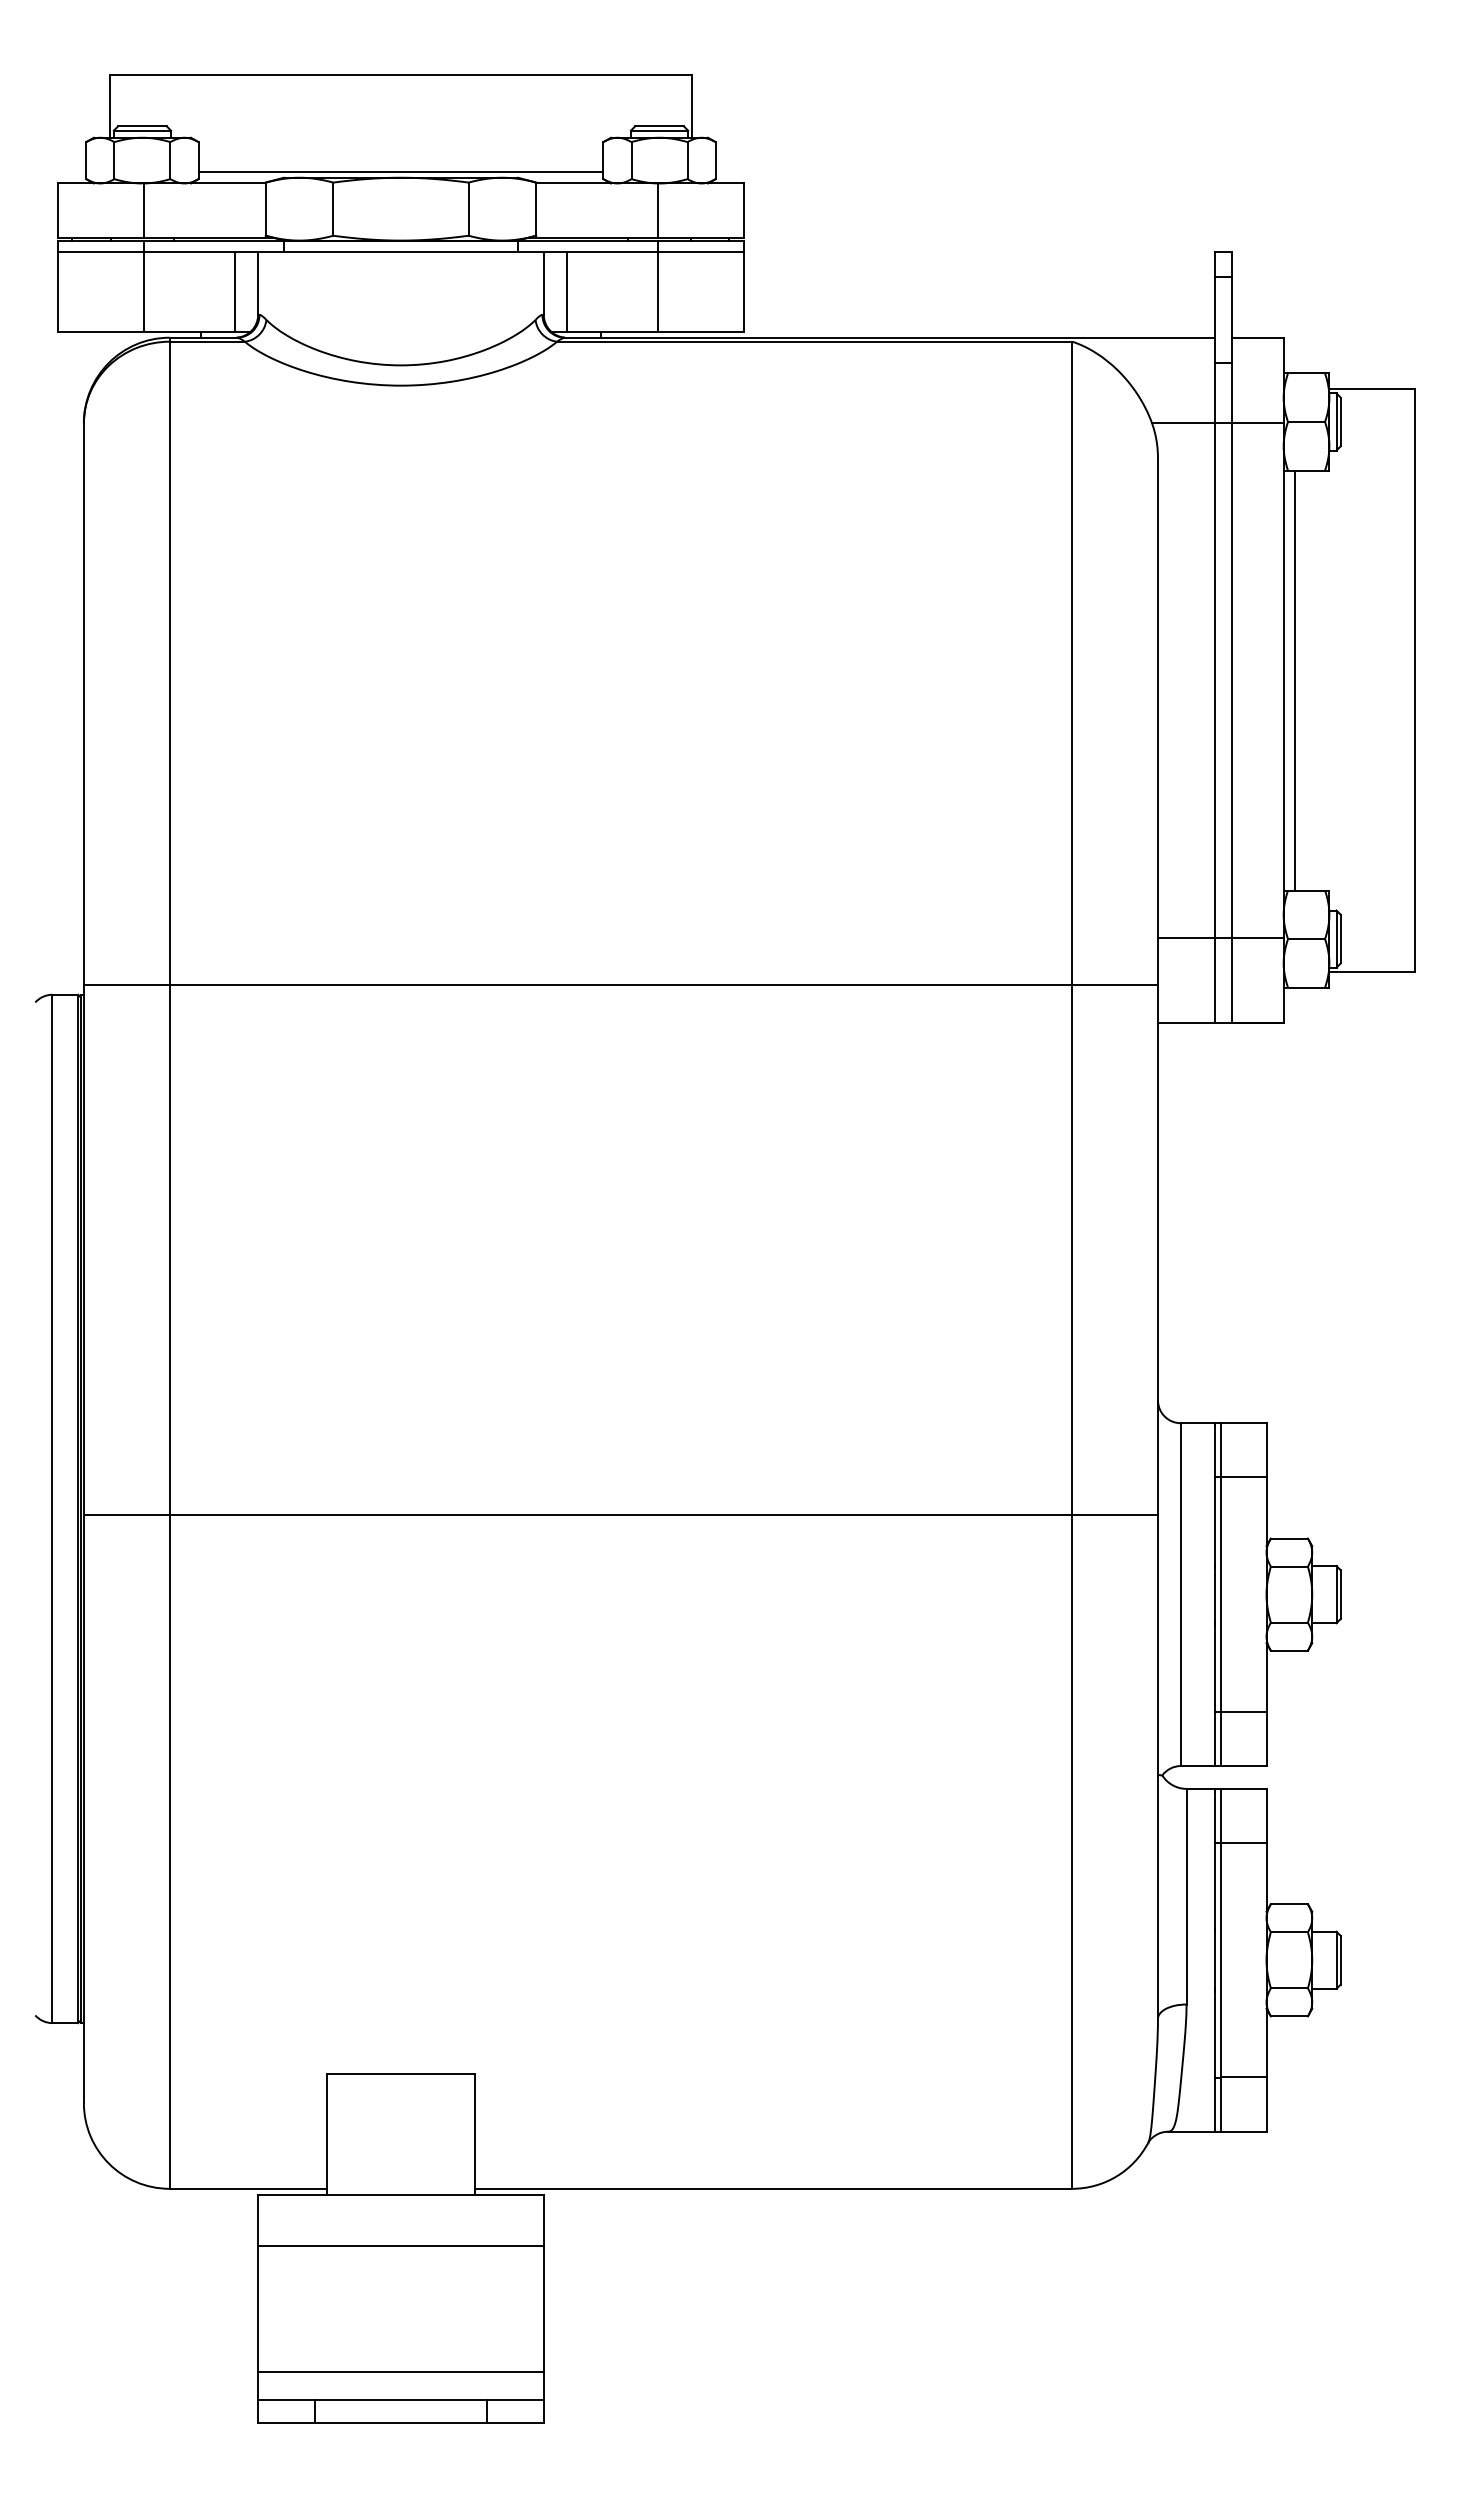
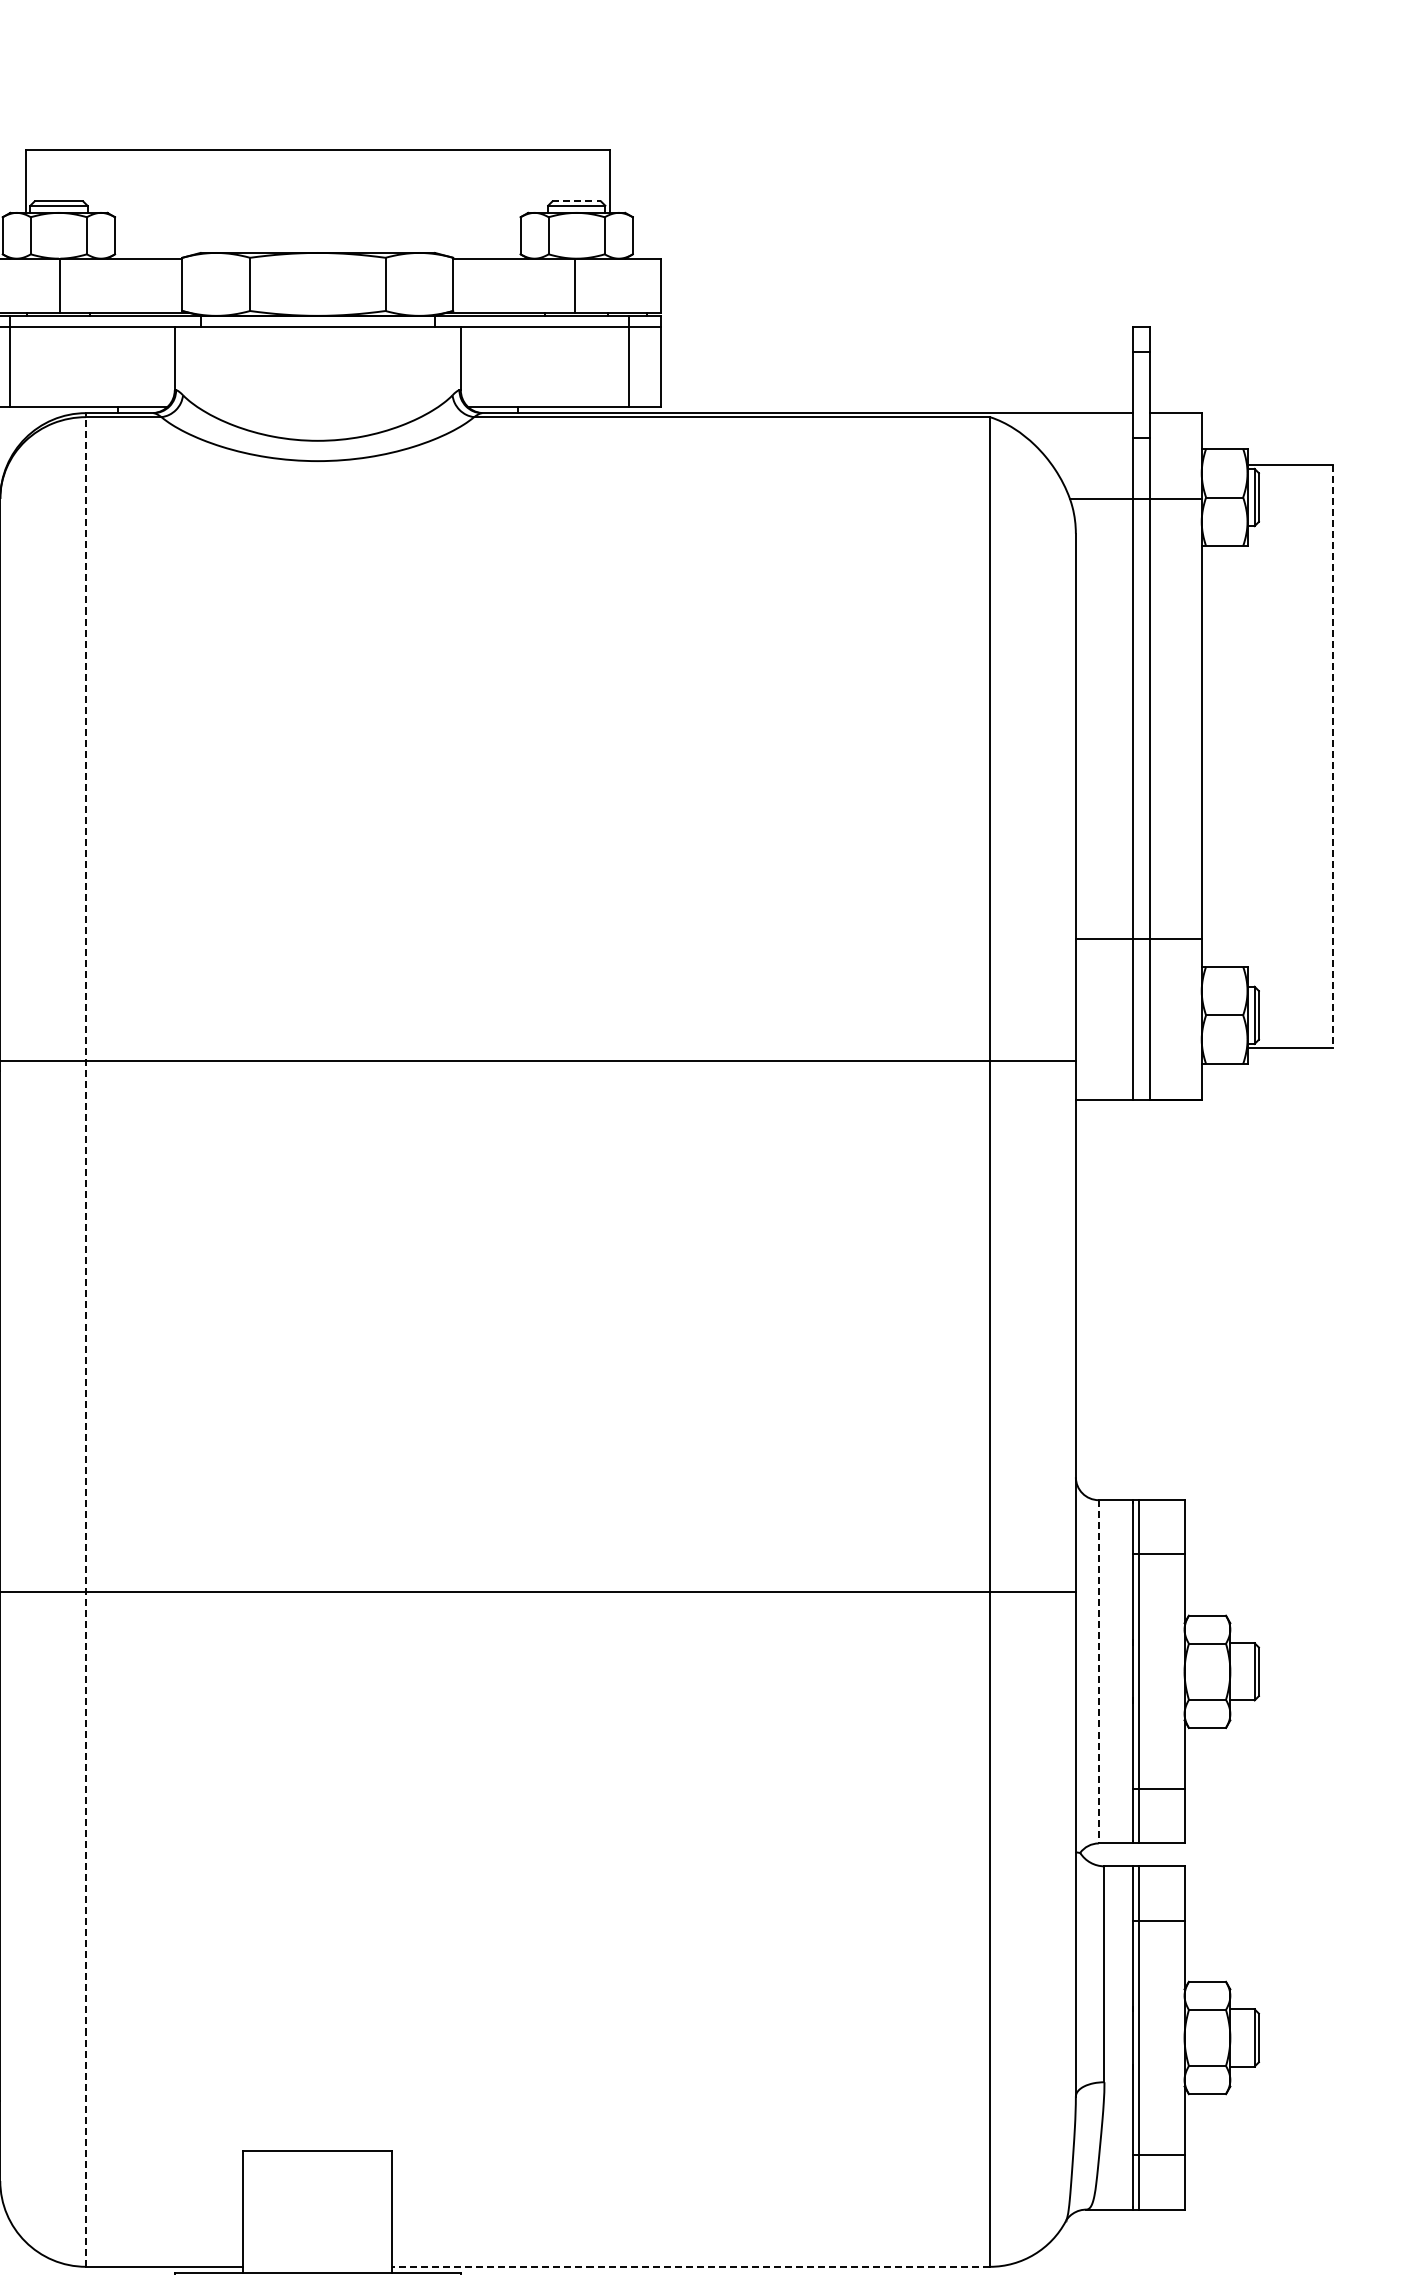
line: (660, 126) -> (577, 201), solid -> dashed
line: (400, 172) -> (317, 247), removed
line: (143, 286) -> (9, 361), moved
line: (658, 286) -> (629, 361), moved
line: (235, 292) -> (152, 367), removed
line: (566, 292) -> (483, 367), removed
line: (1295, 680) -> (1213, 756), removed
line: (1415, 681) -> (1333, 757), solid -> dashed
line: (1220, 937) -> (1138, 938), moved
line: (169, 1263) -> (86, 1340), solid -> dashed
line: (1180, 1595) -> (1098, 1672), solid -> dashed
line: (773, 2188) -> (690, 2266), solid -> dashed

